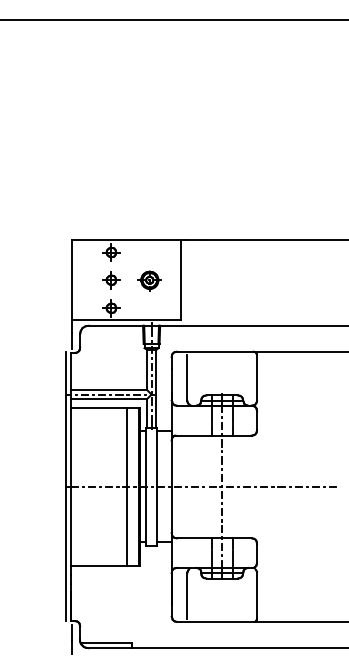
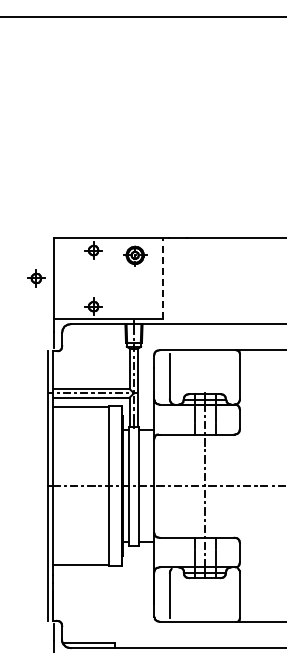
line: (180, 279) -> (163, 277), solid -> dashed
part: (111, 280) -> (36, 278), moved
part: (149, 280) -> (134, 255), moved

